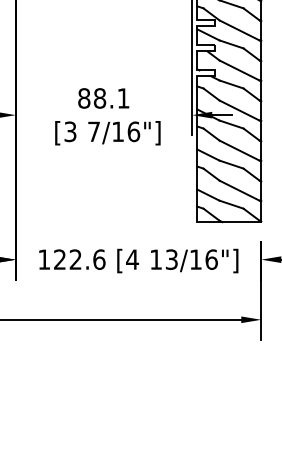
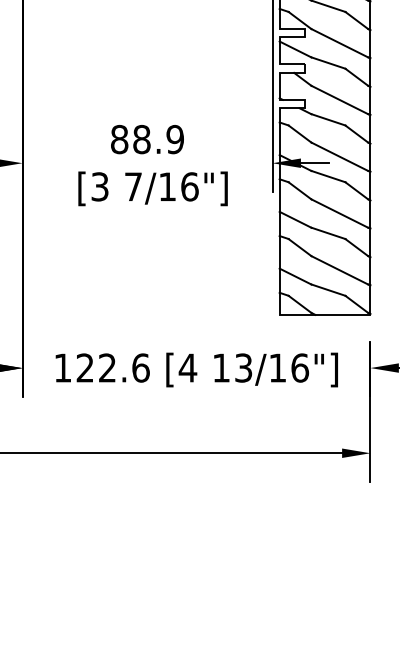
text: (123, 98) -> (175, 139), 88.1 -> 88.9

